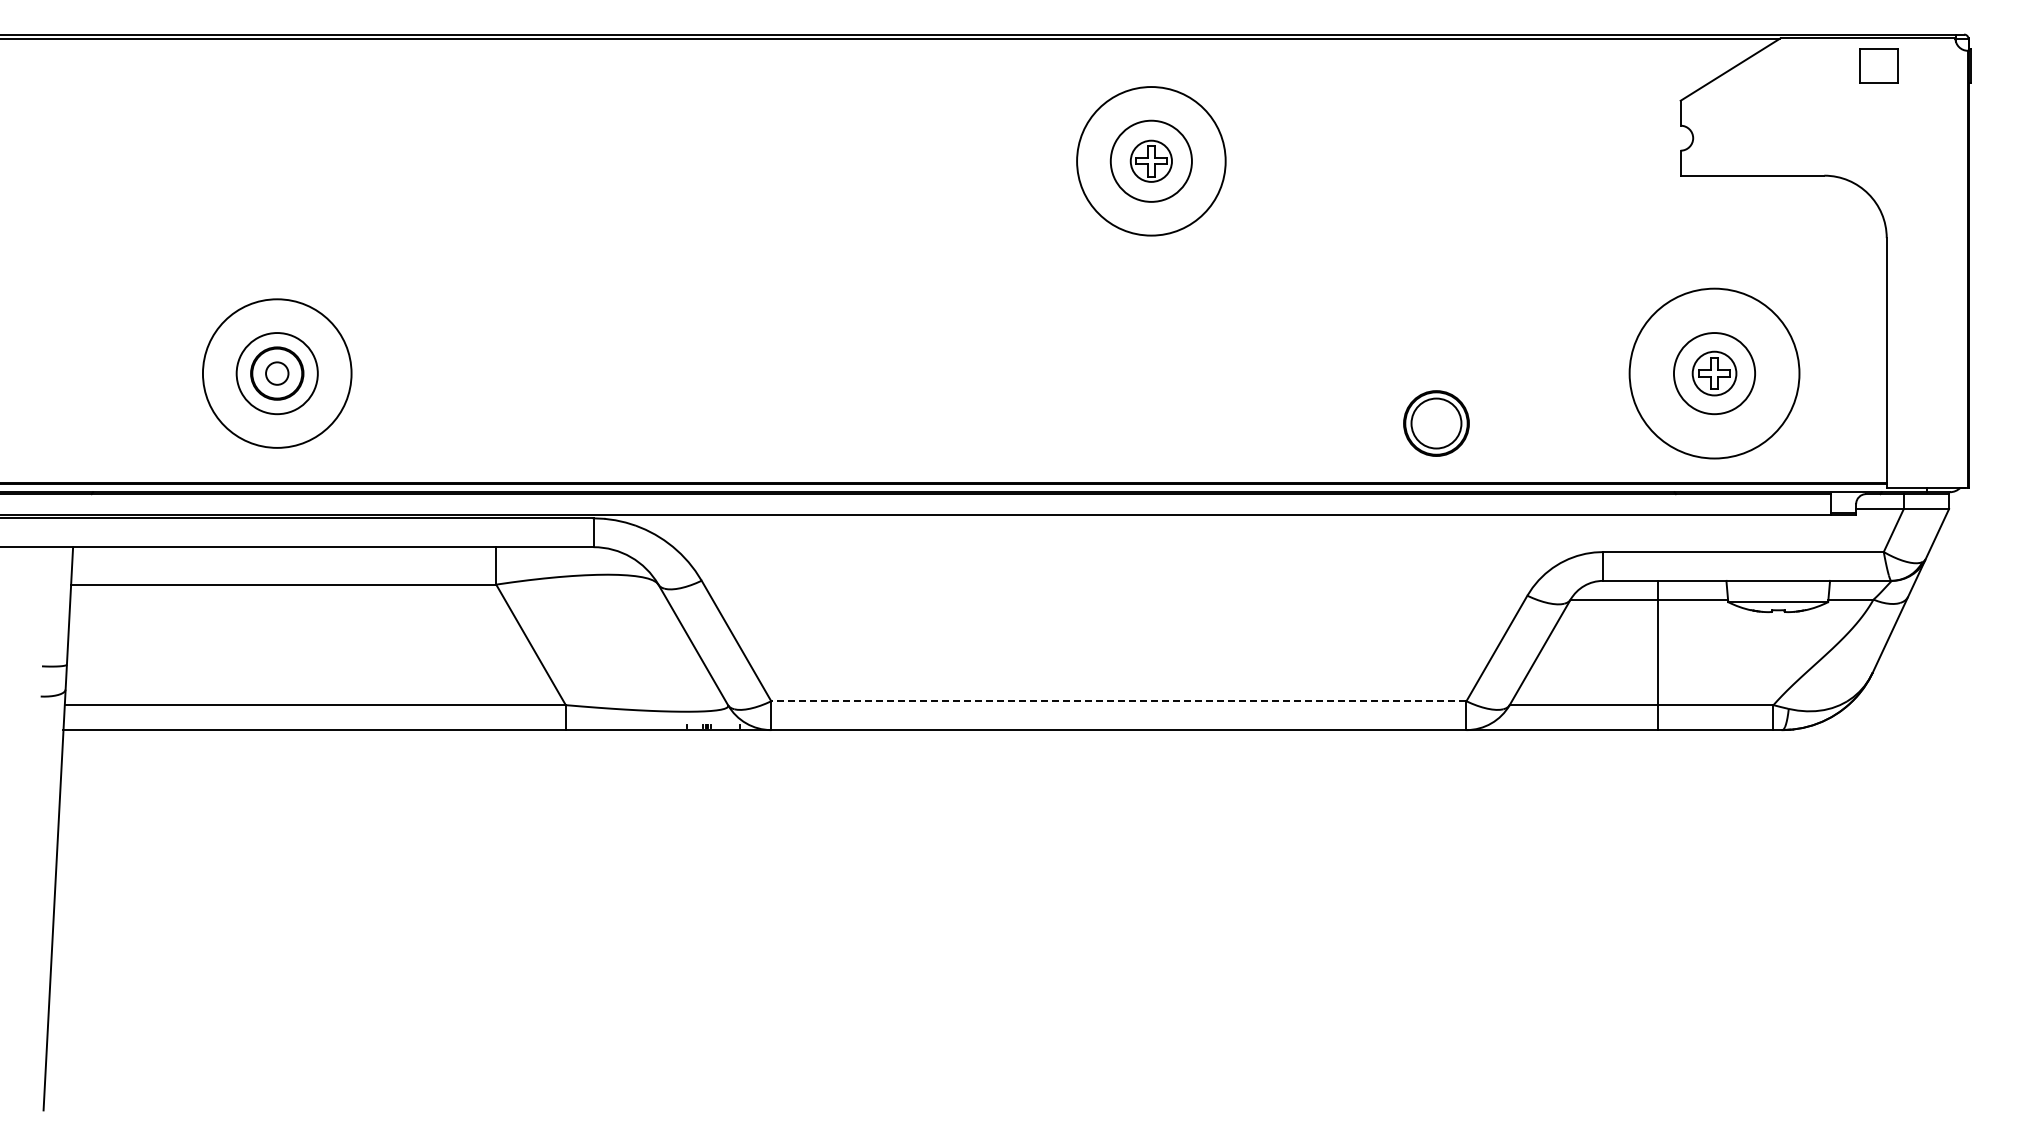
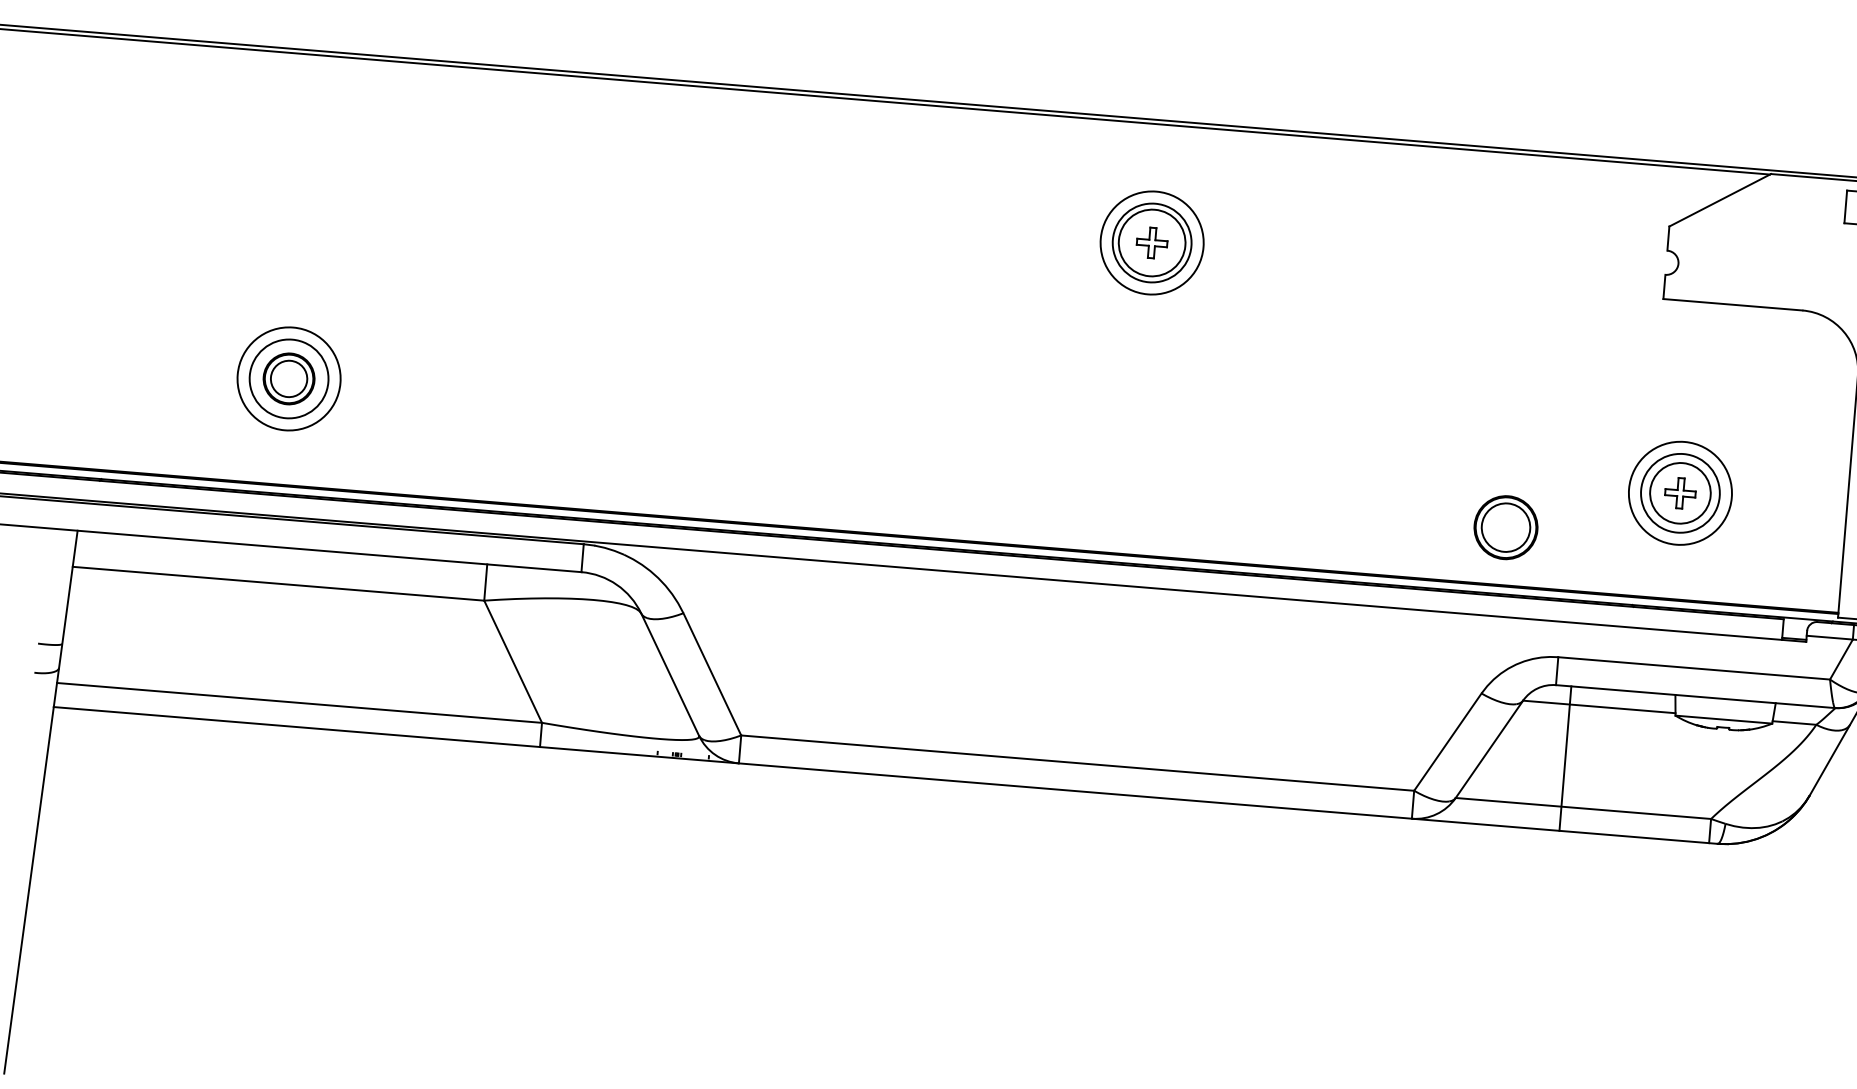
circle: (1151, 160) -> (1152, 242), size x1.67
circle: (1151, 161) -> (1152, 243), size x0.71
circle: (277, 373) -> (289, 378), size x0.71
circle: (277, 373) -> (289, 378), size x1.67
circle: (1714, 373) -> (1680, 493), size x0.62
circle: (1714, 373) -> (1680, 493), size x1.43
part: (1436, 423) -> (1506, 527), moved
line: (1657, 655) -> (1565, 758), moved
line: (1118, 701) -> (1077, 763), dashed -> solid

